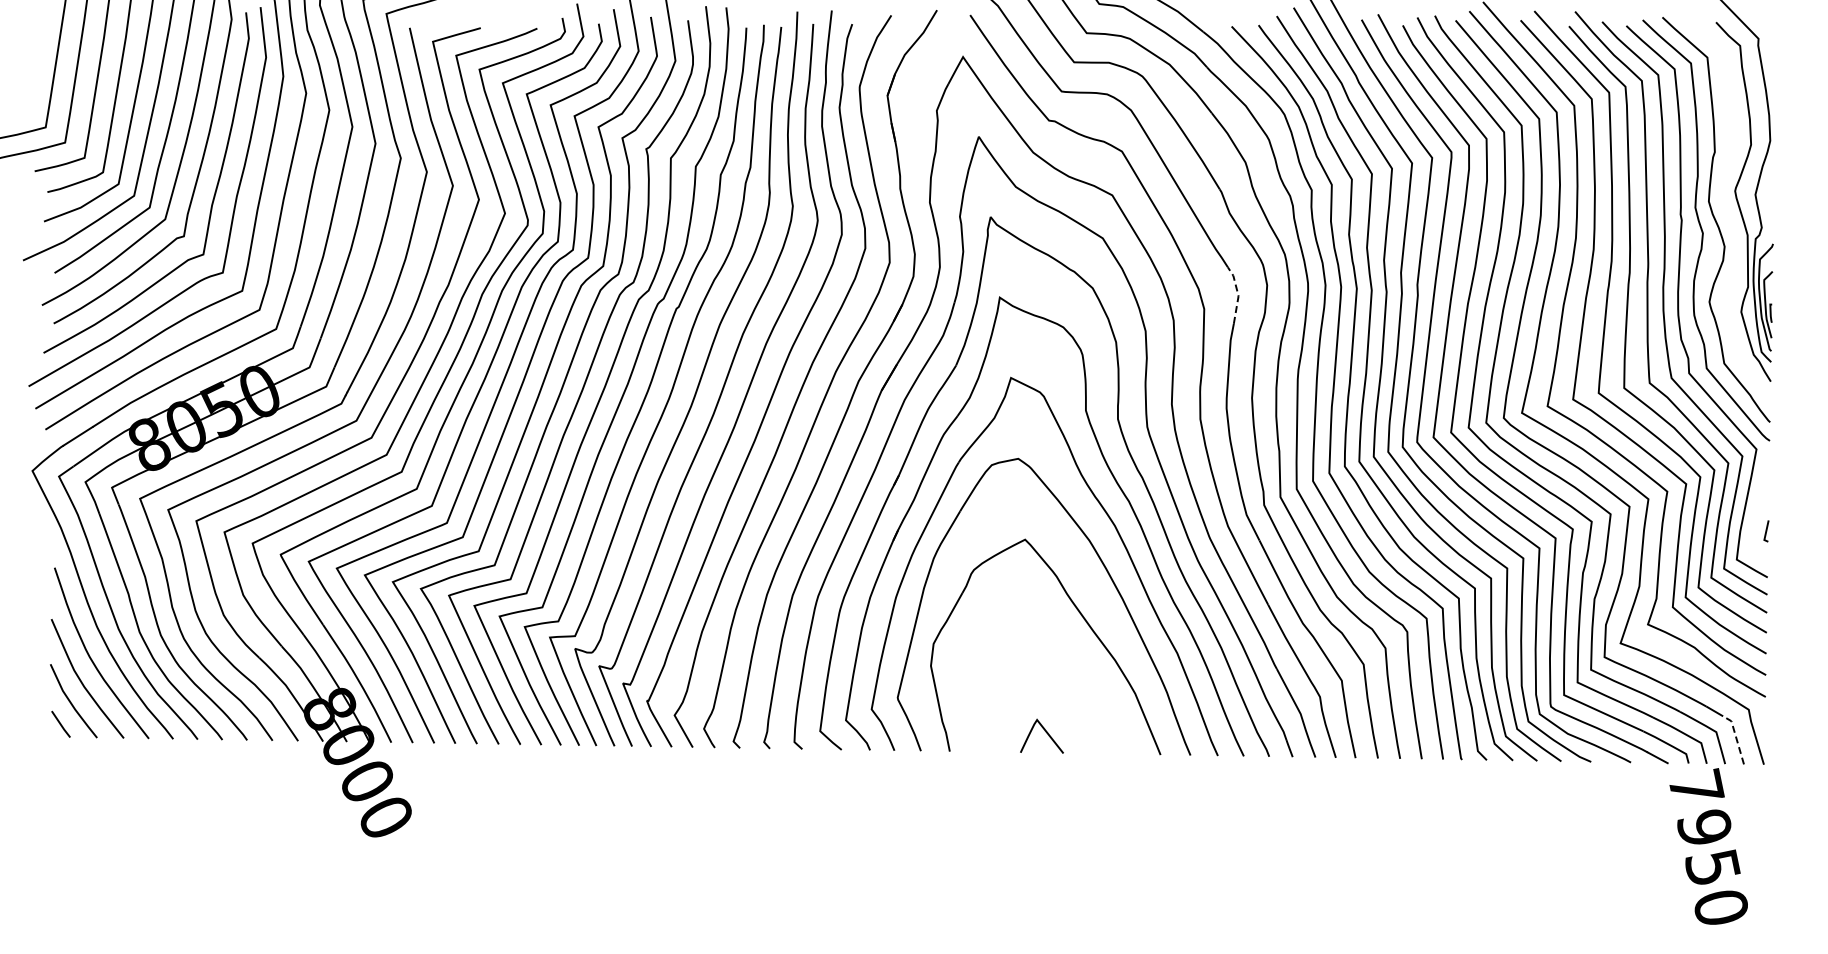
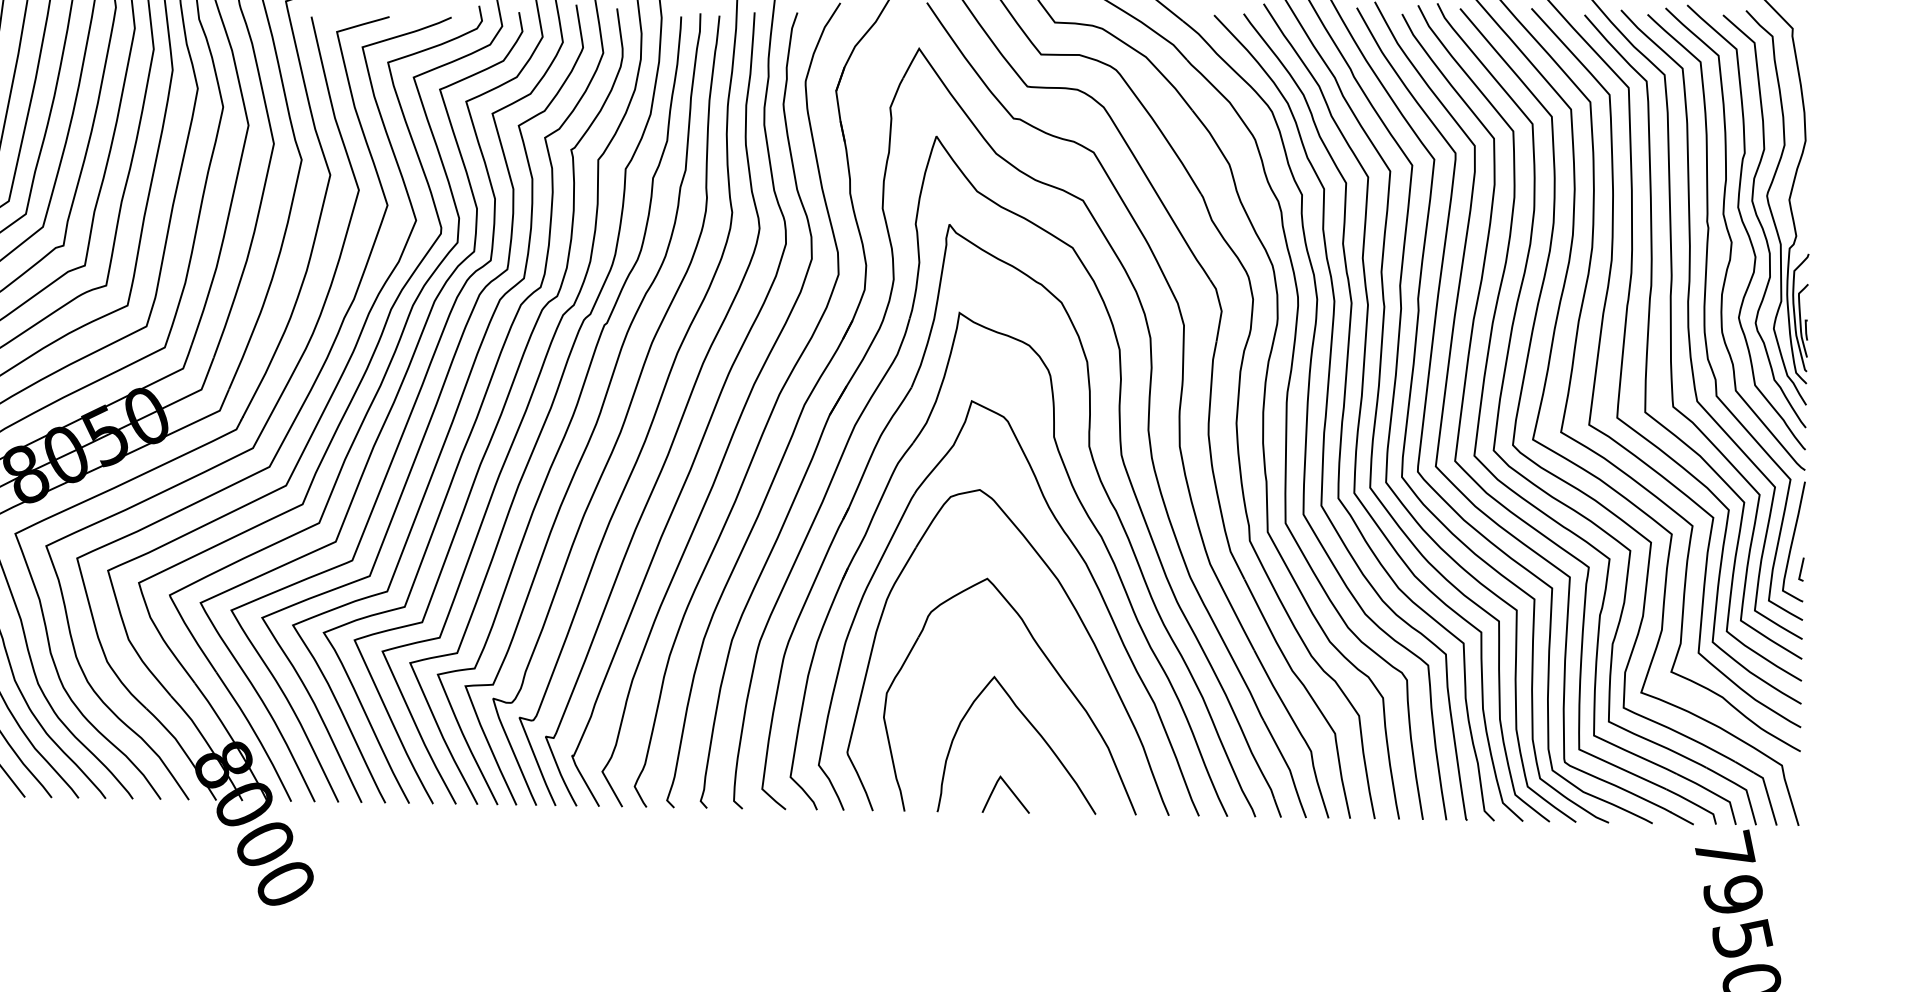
curve: (1730, 216) -> (1761, 223), added
line: (1238, 294) -> (1221, 309), dashed -> solid
curve: (1759, 505) -> (1793, 541), added
curve: (1066, 675) -> (1032, 727), added
line: (1736, 737) -> (1768, 796), dashed -> solid

